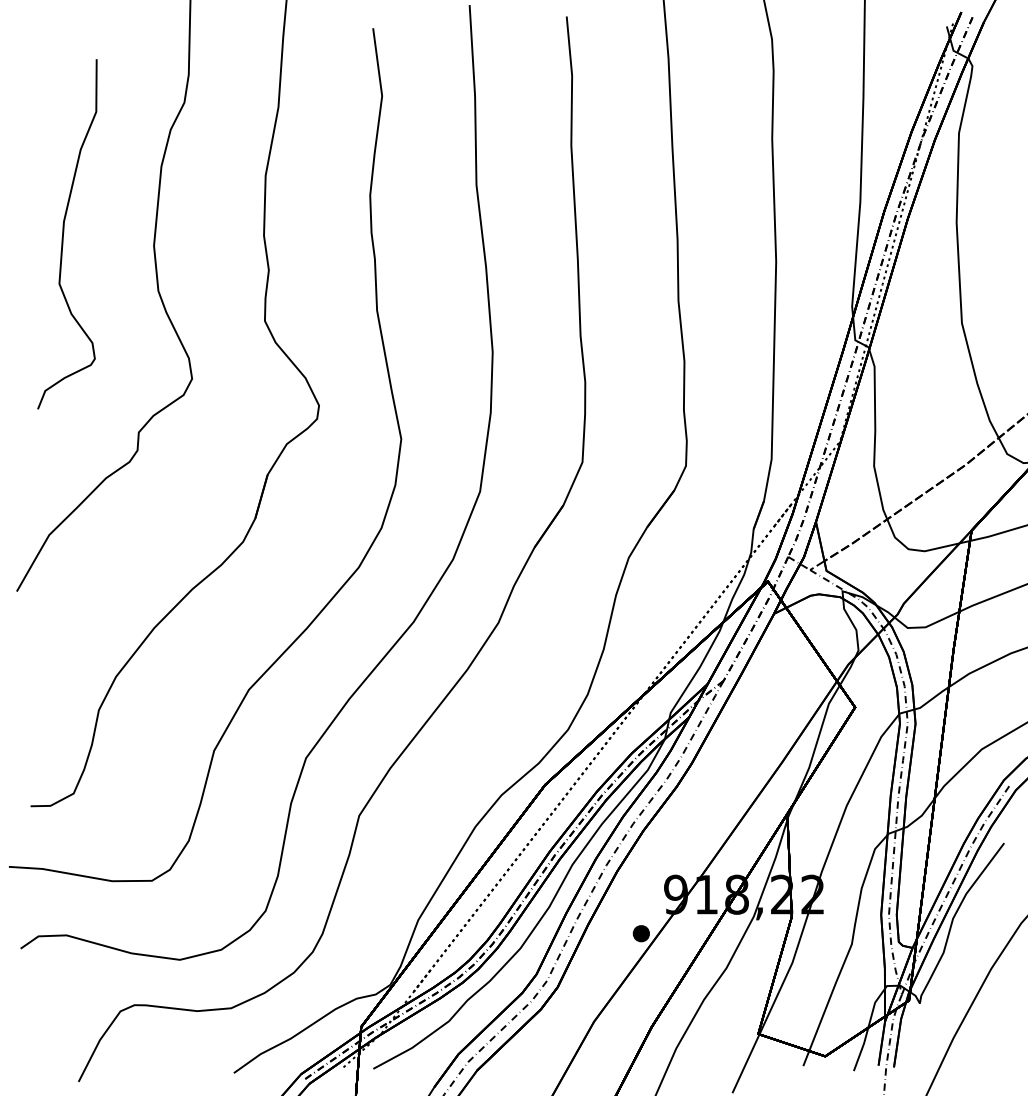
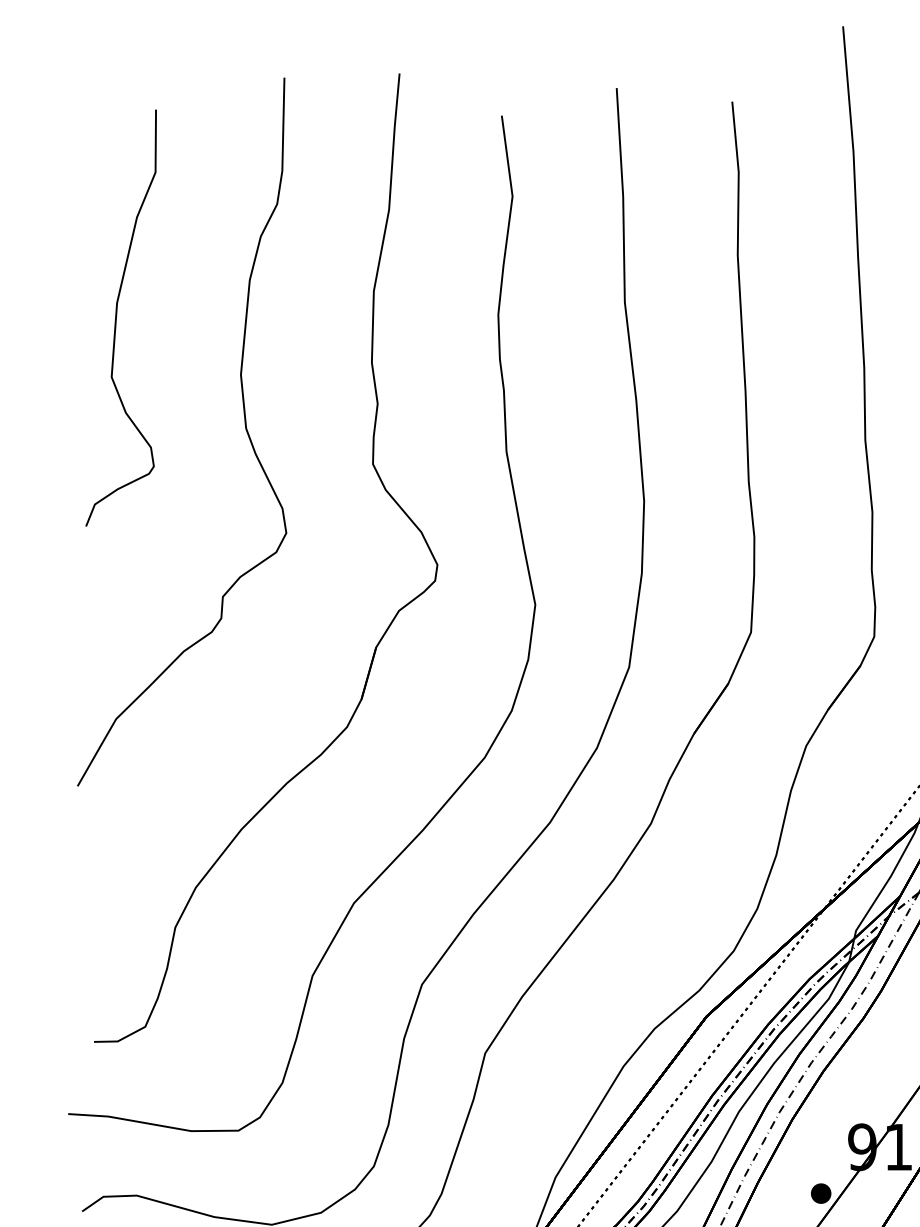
curve: (64, 232) -> (117, 315), moved

